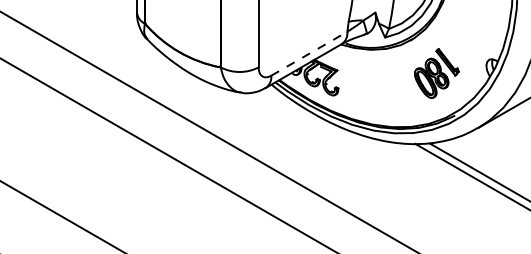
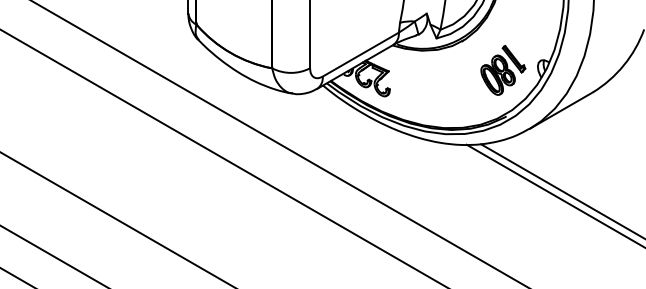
line: (309, 53) -> (360, 54), dashed -> solid
part: (437, 73) -> (503, 70), moved

